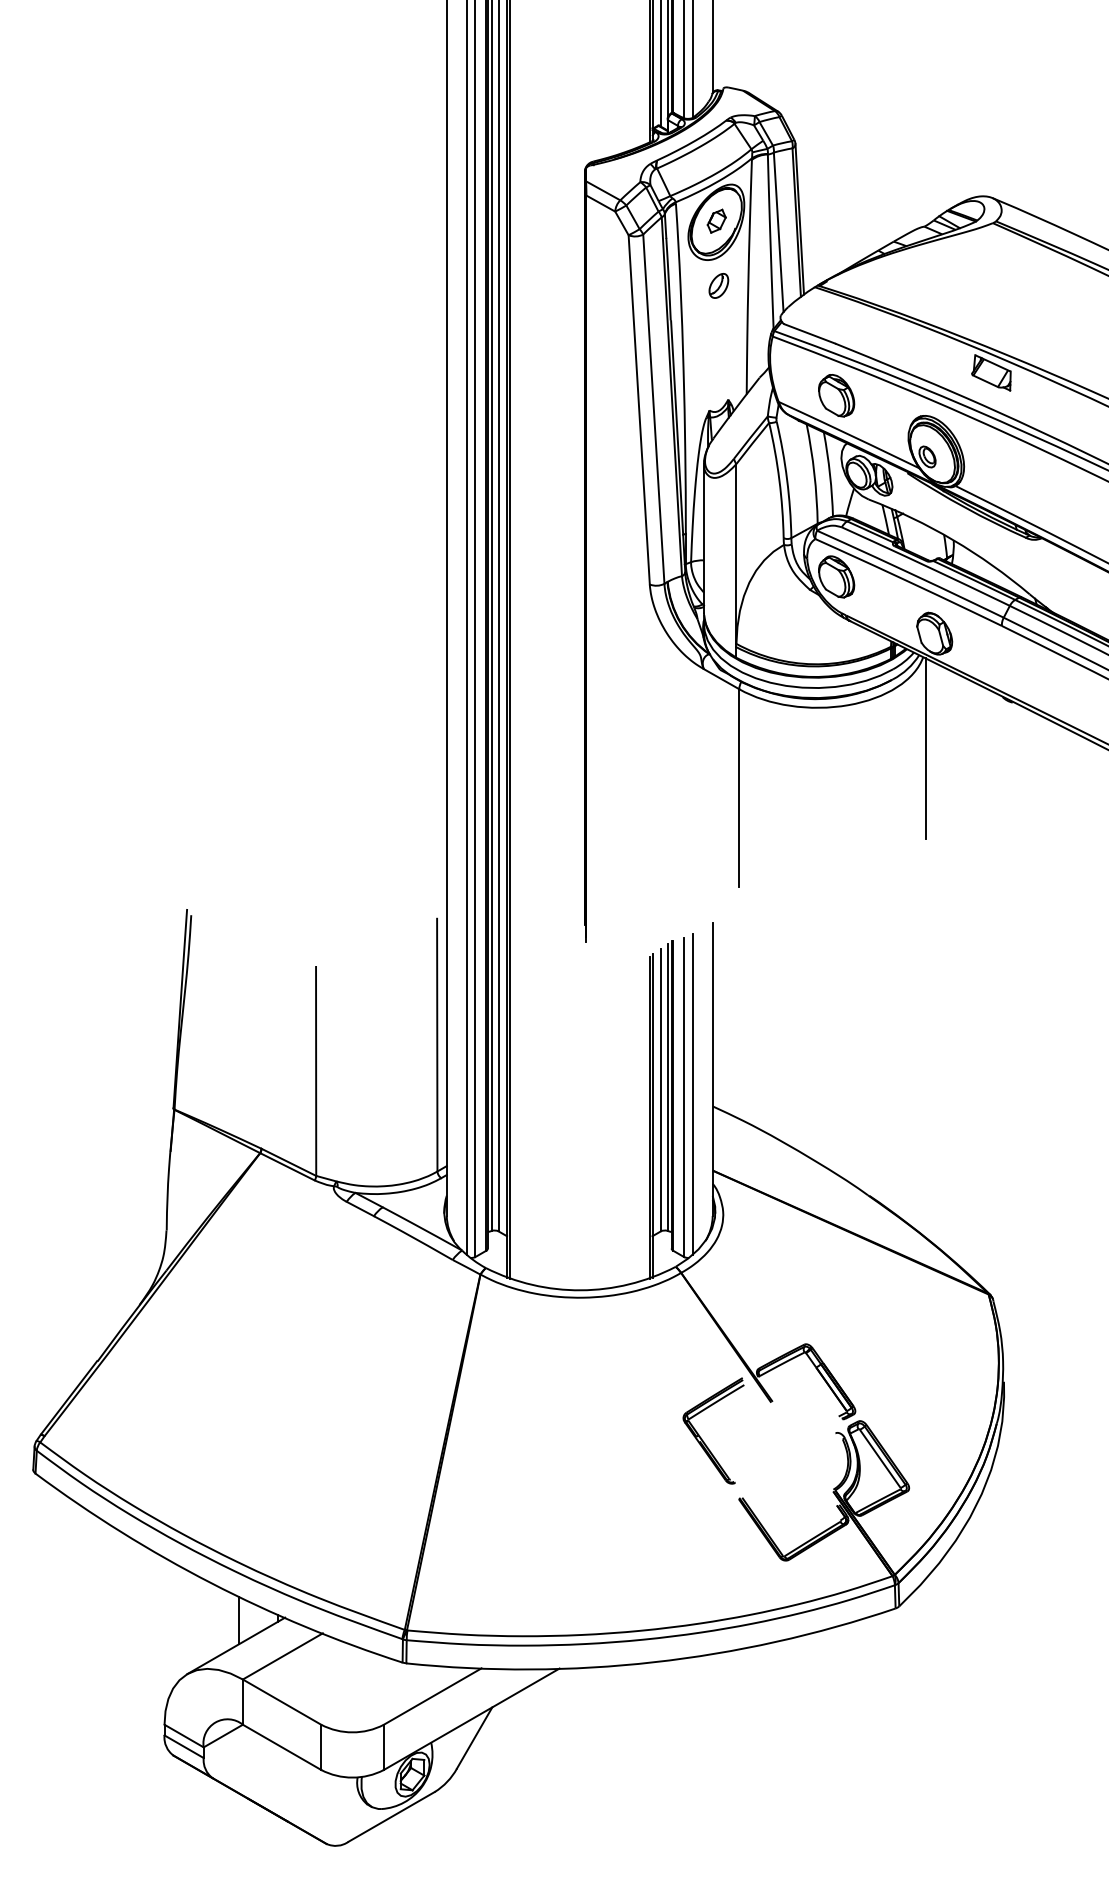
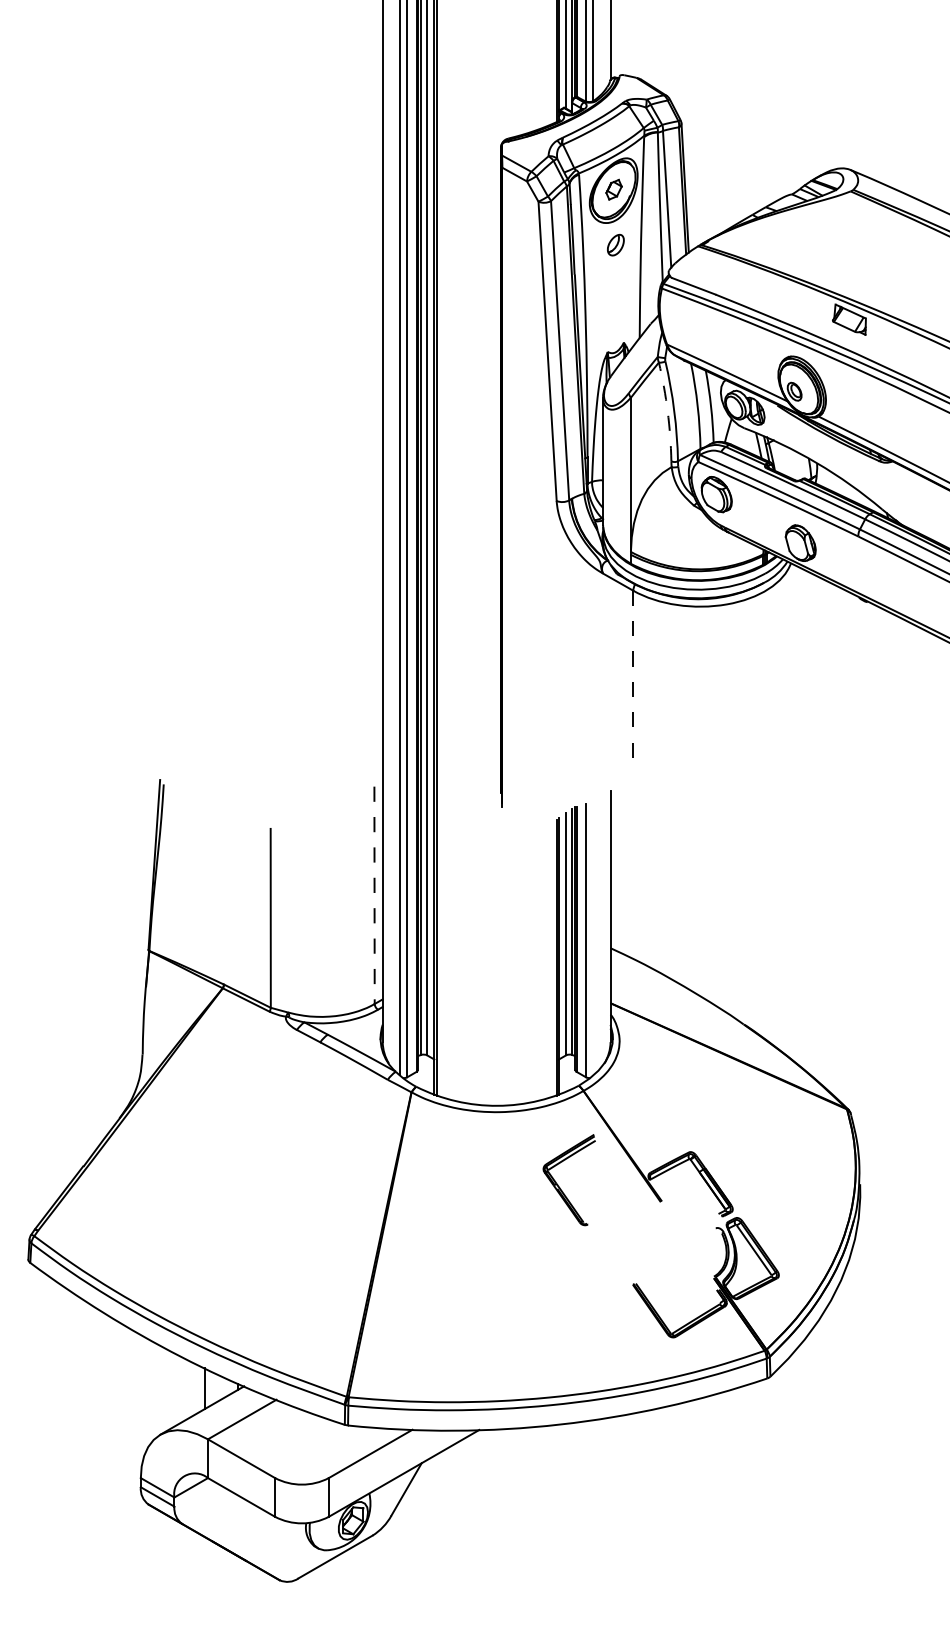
part: (836, 395) -> (716, 339), removed
arc: (779, 480) -> (667, 411), solid -> dashed
line: (925, 748) -> (792, 641), removed
line: (739, 788) -> (633, 675), solid -> dashed
line: (437, 1045) -> (374, 896), solid -> dashed
line: (692, 1093) -> (593, 937), removed
part: (701, 1437) -> (558, 1185), moved

